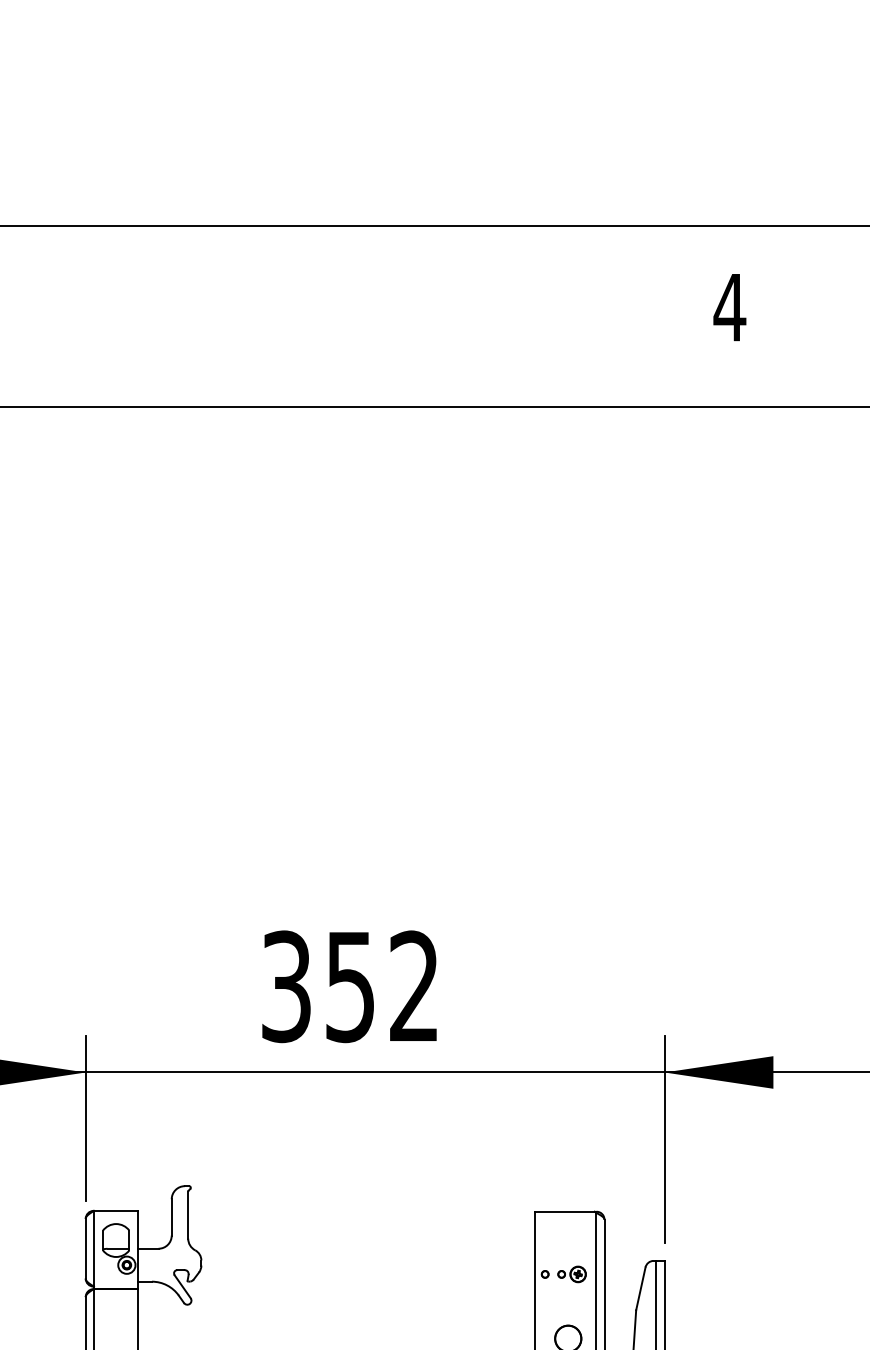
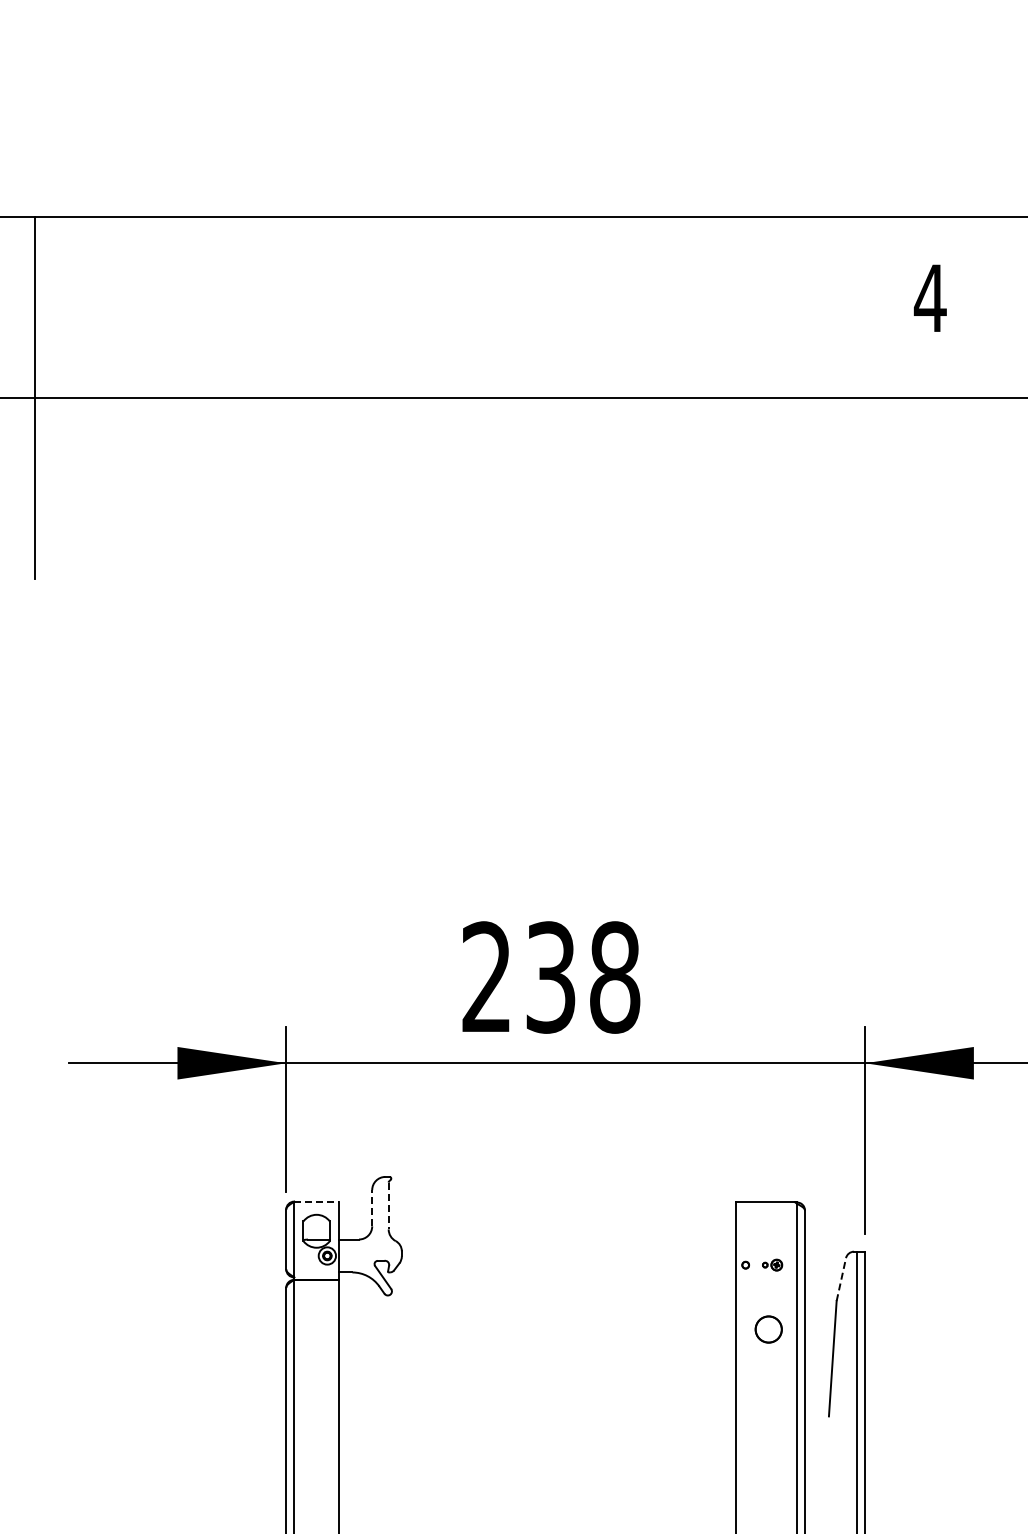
text: (351, 986) -> (551, 977), 352 -> 238
line: (117, 1210) -> (317, 1201), solid -> dashed
line: (188, 1215) -> (388, 1206), solid -> dashed
line: (172, 1216) -> (372, 1207), solid -> dashed
part: (572, 1273) -> (772, 1264), size x0.7
line: (641, 1288) -> (841, 1279), solid -> dashed

